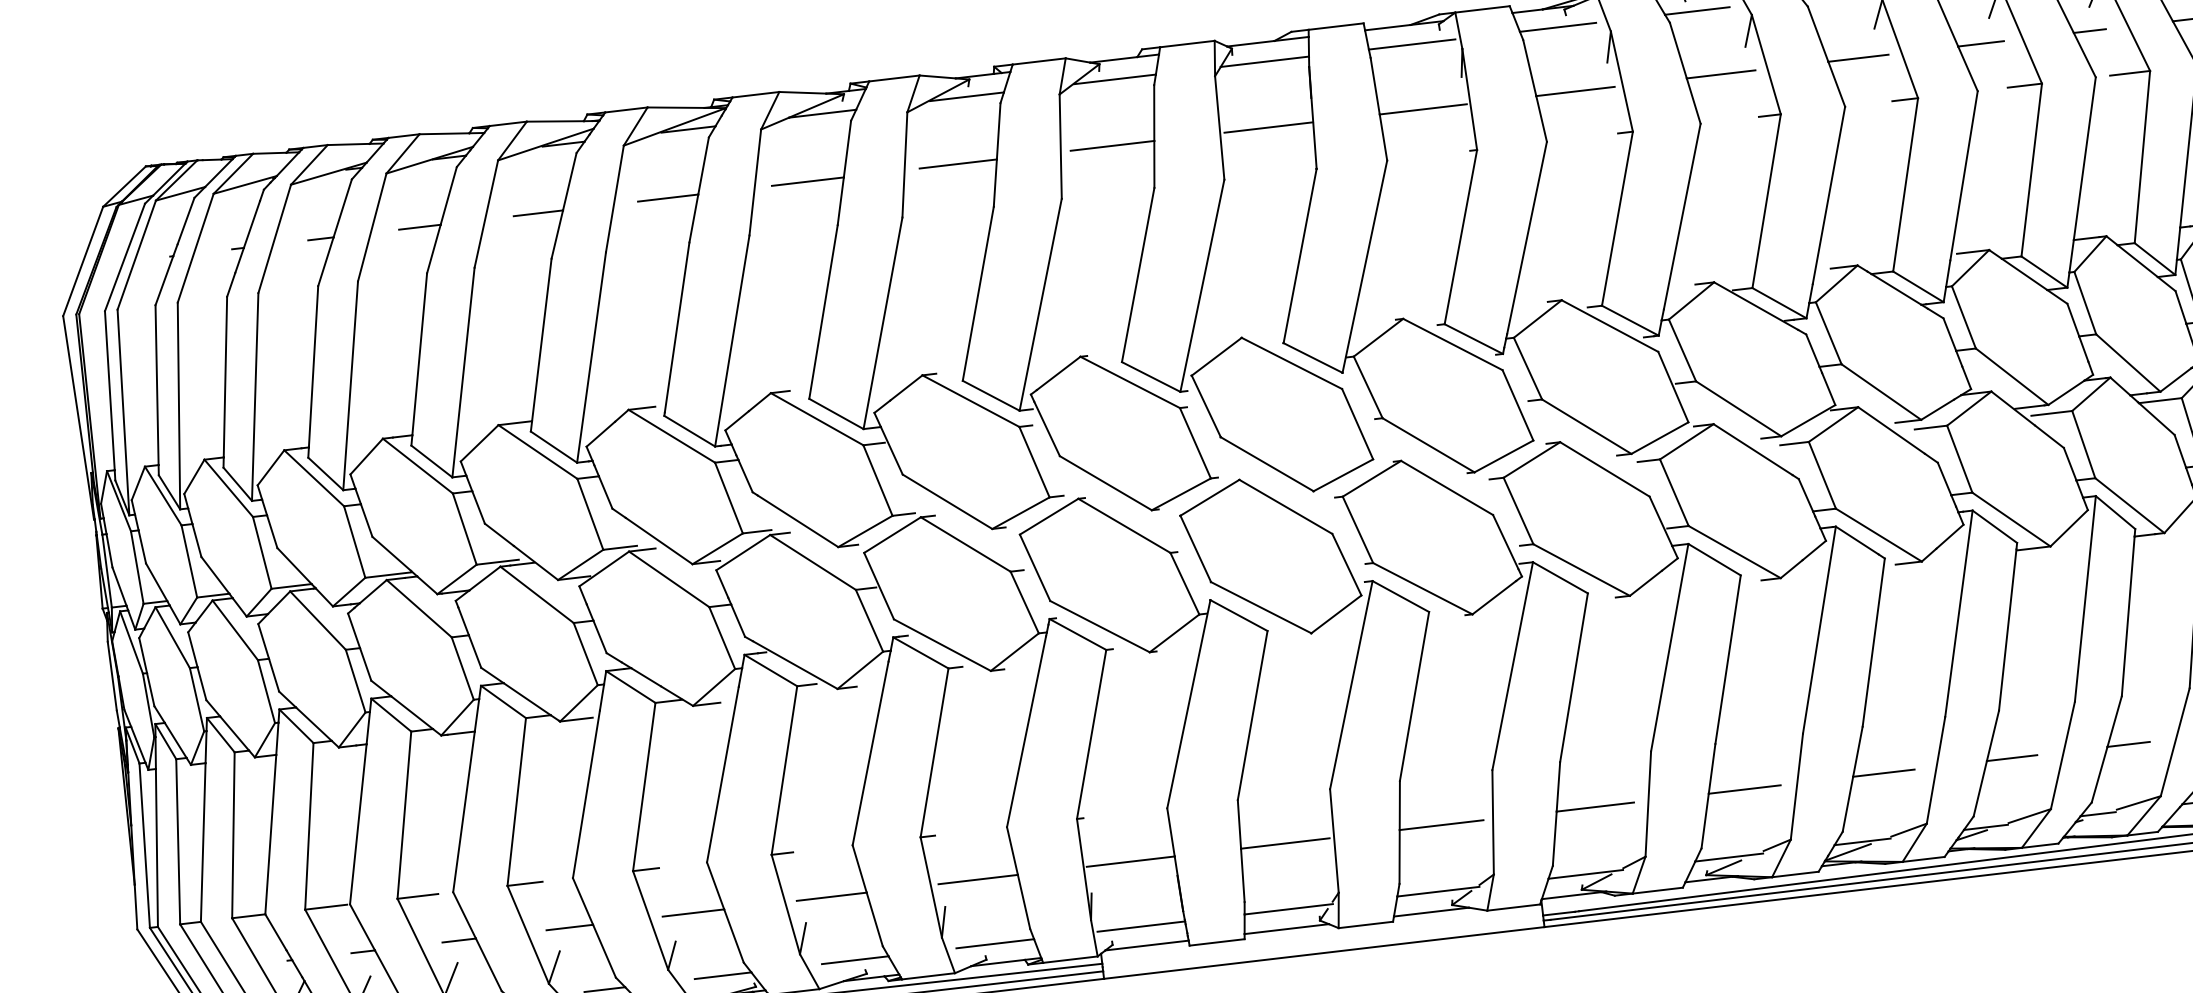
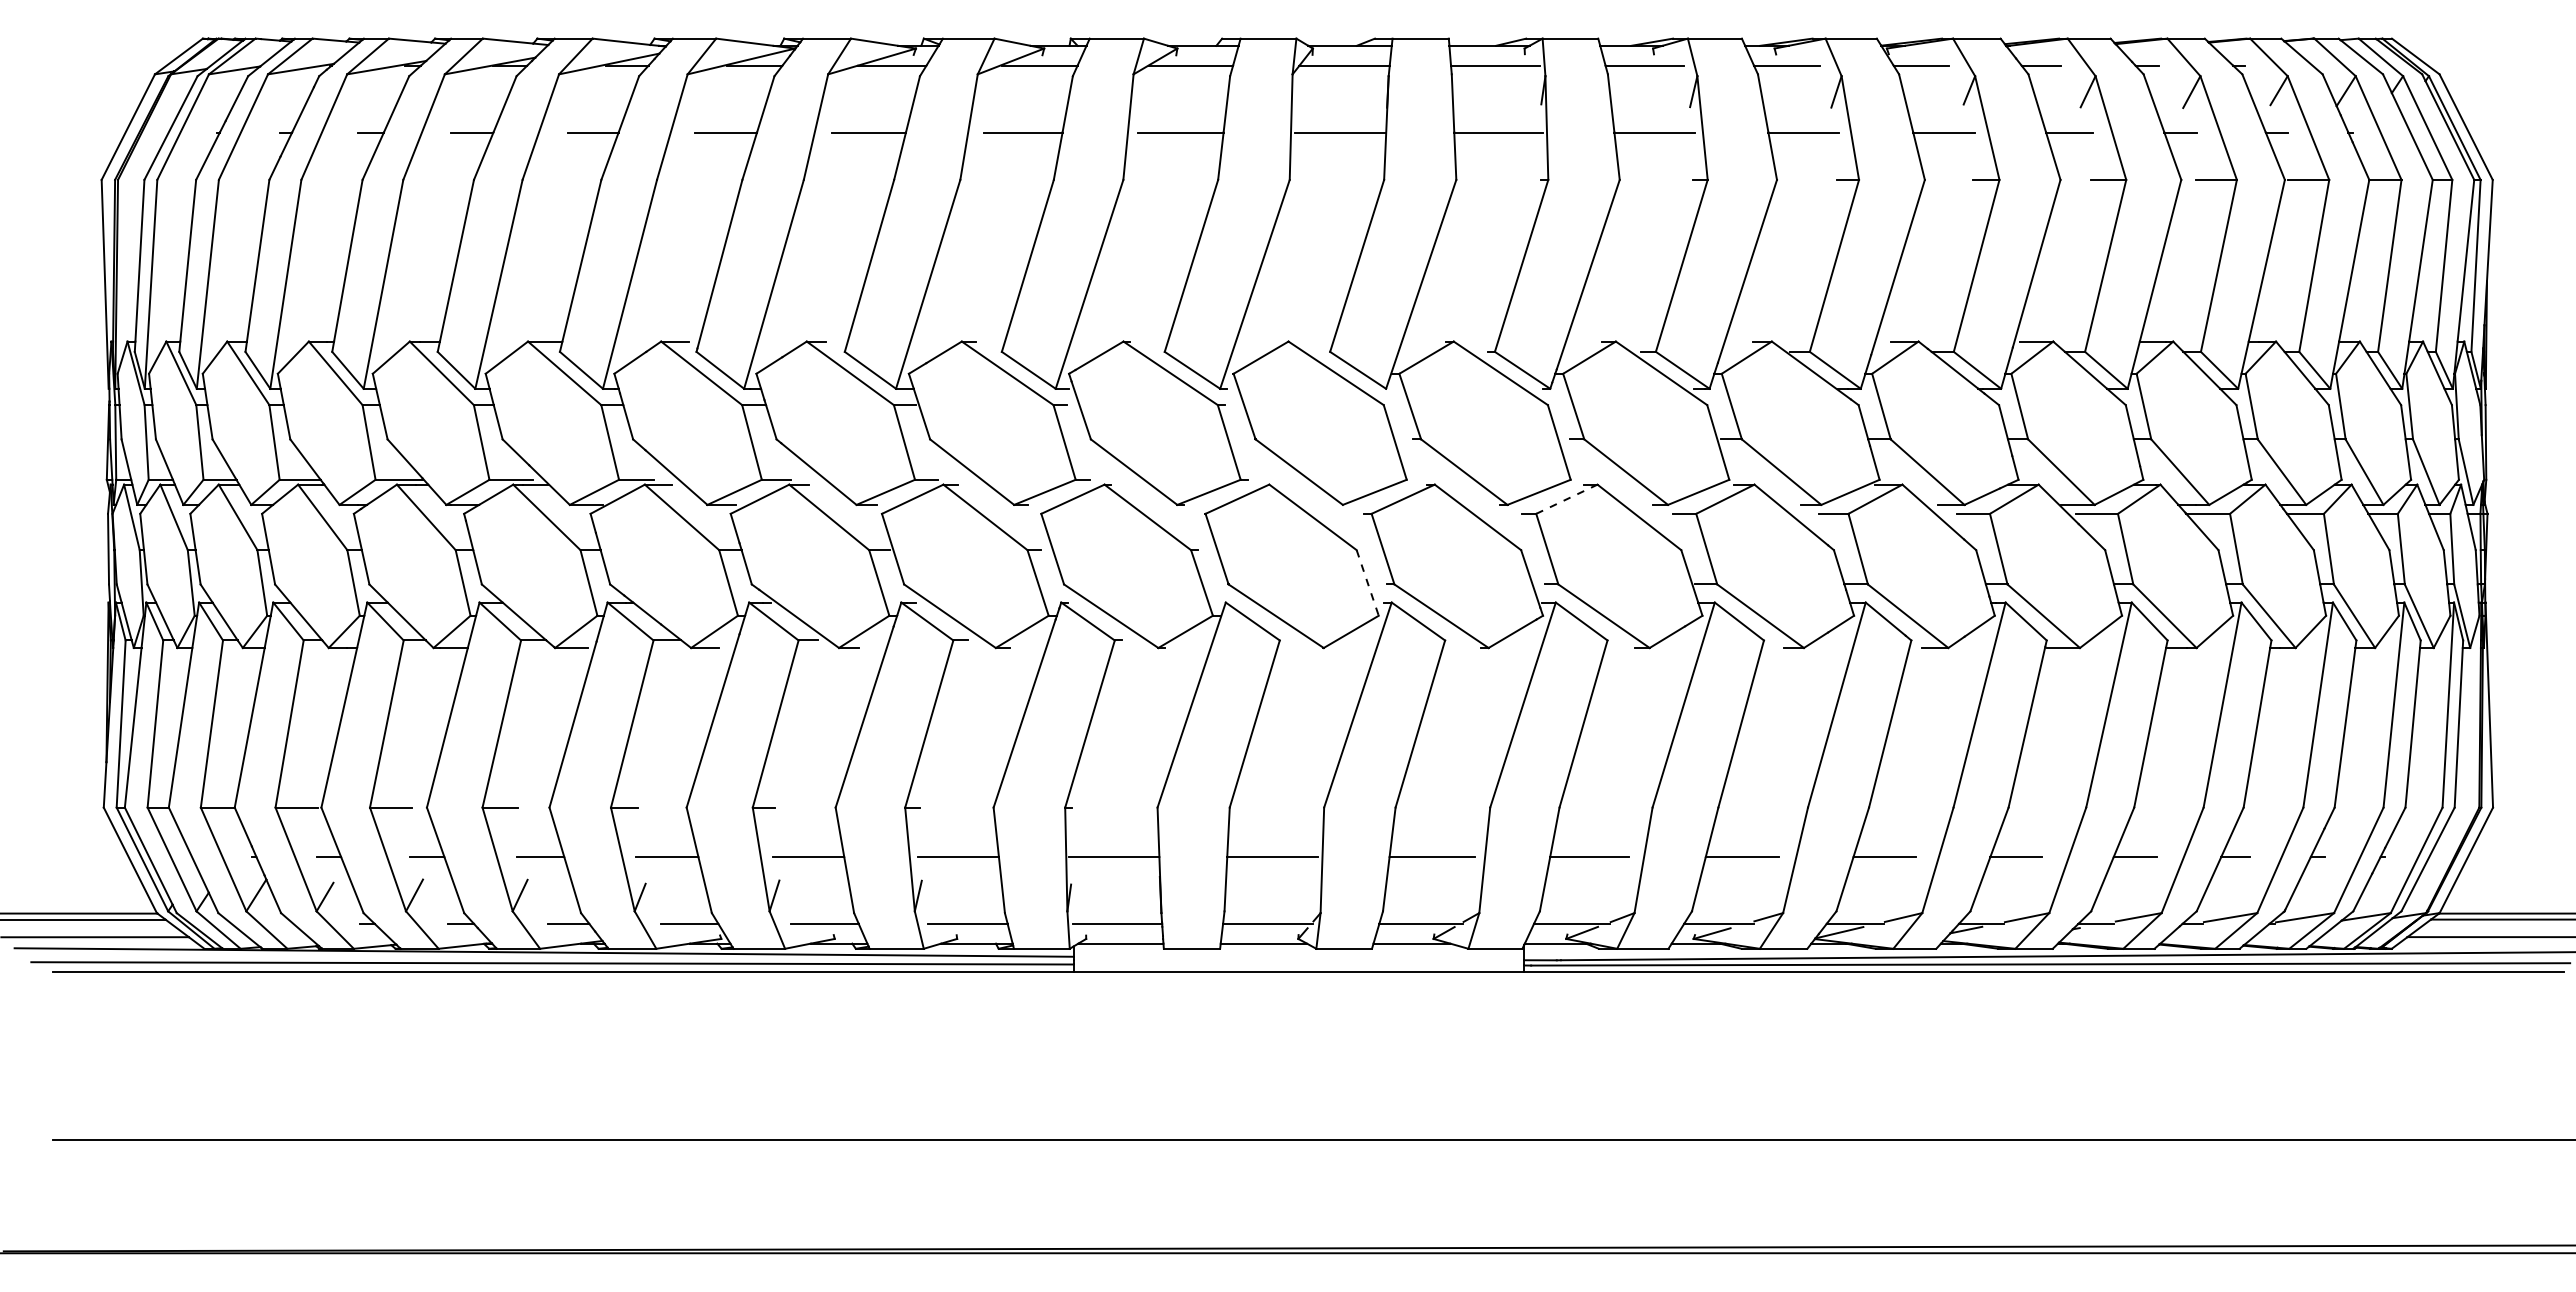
line: (1531, 460) -> (1566, 499), solid -> dashed
line: (1346, 564) -> (1367, 582), solid -> dashed

